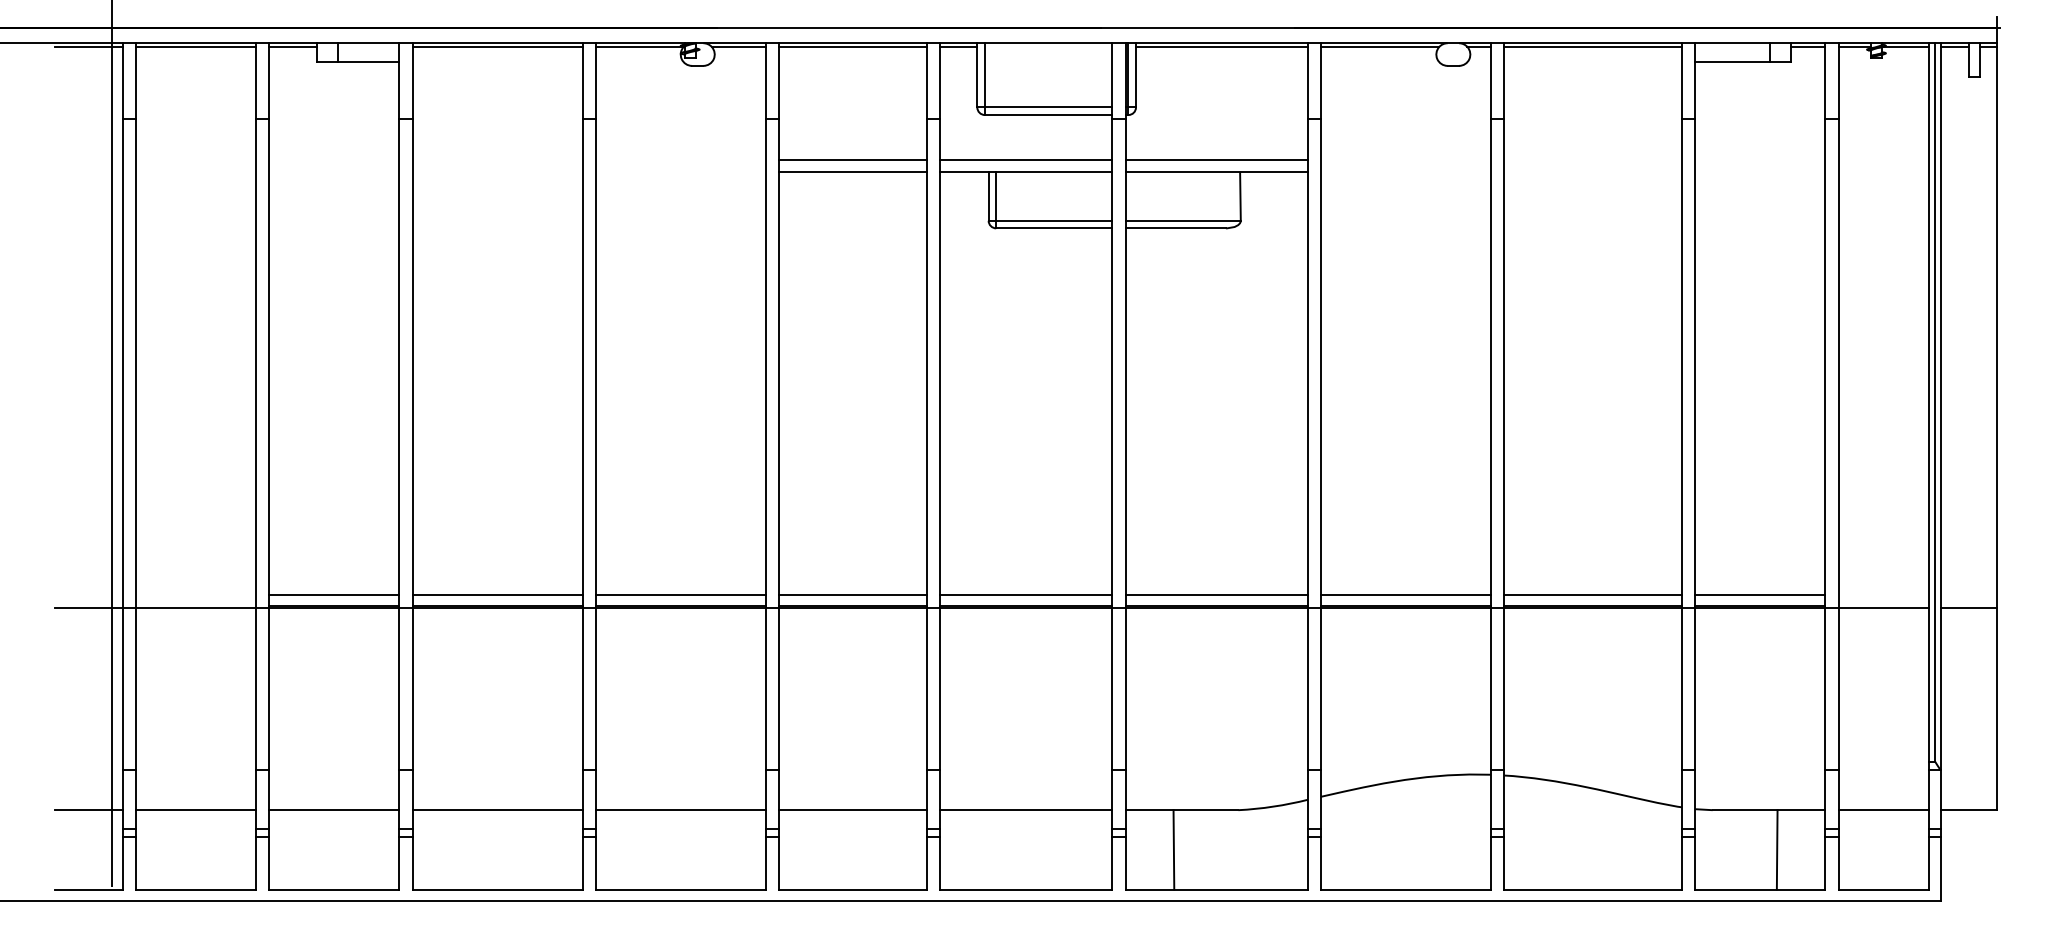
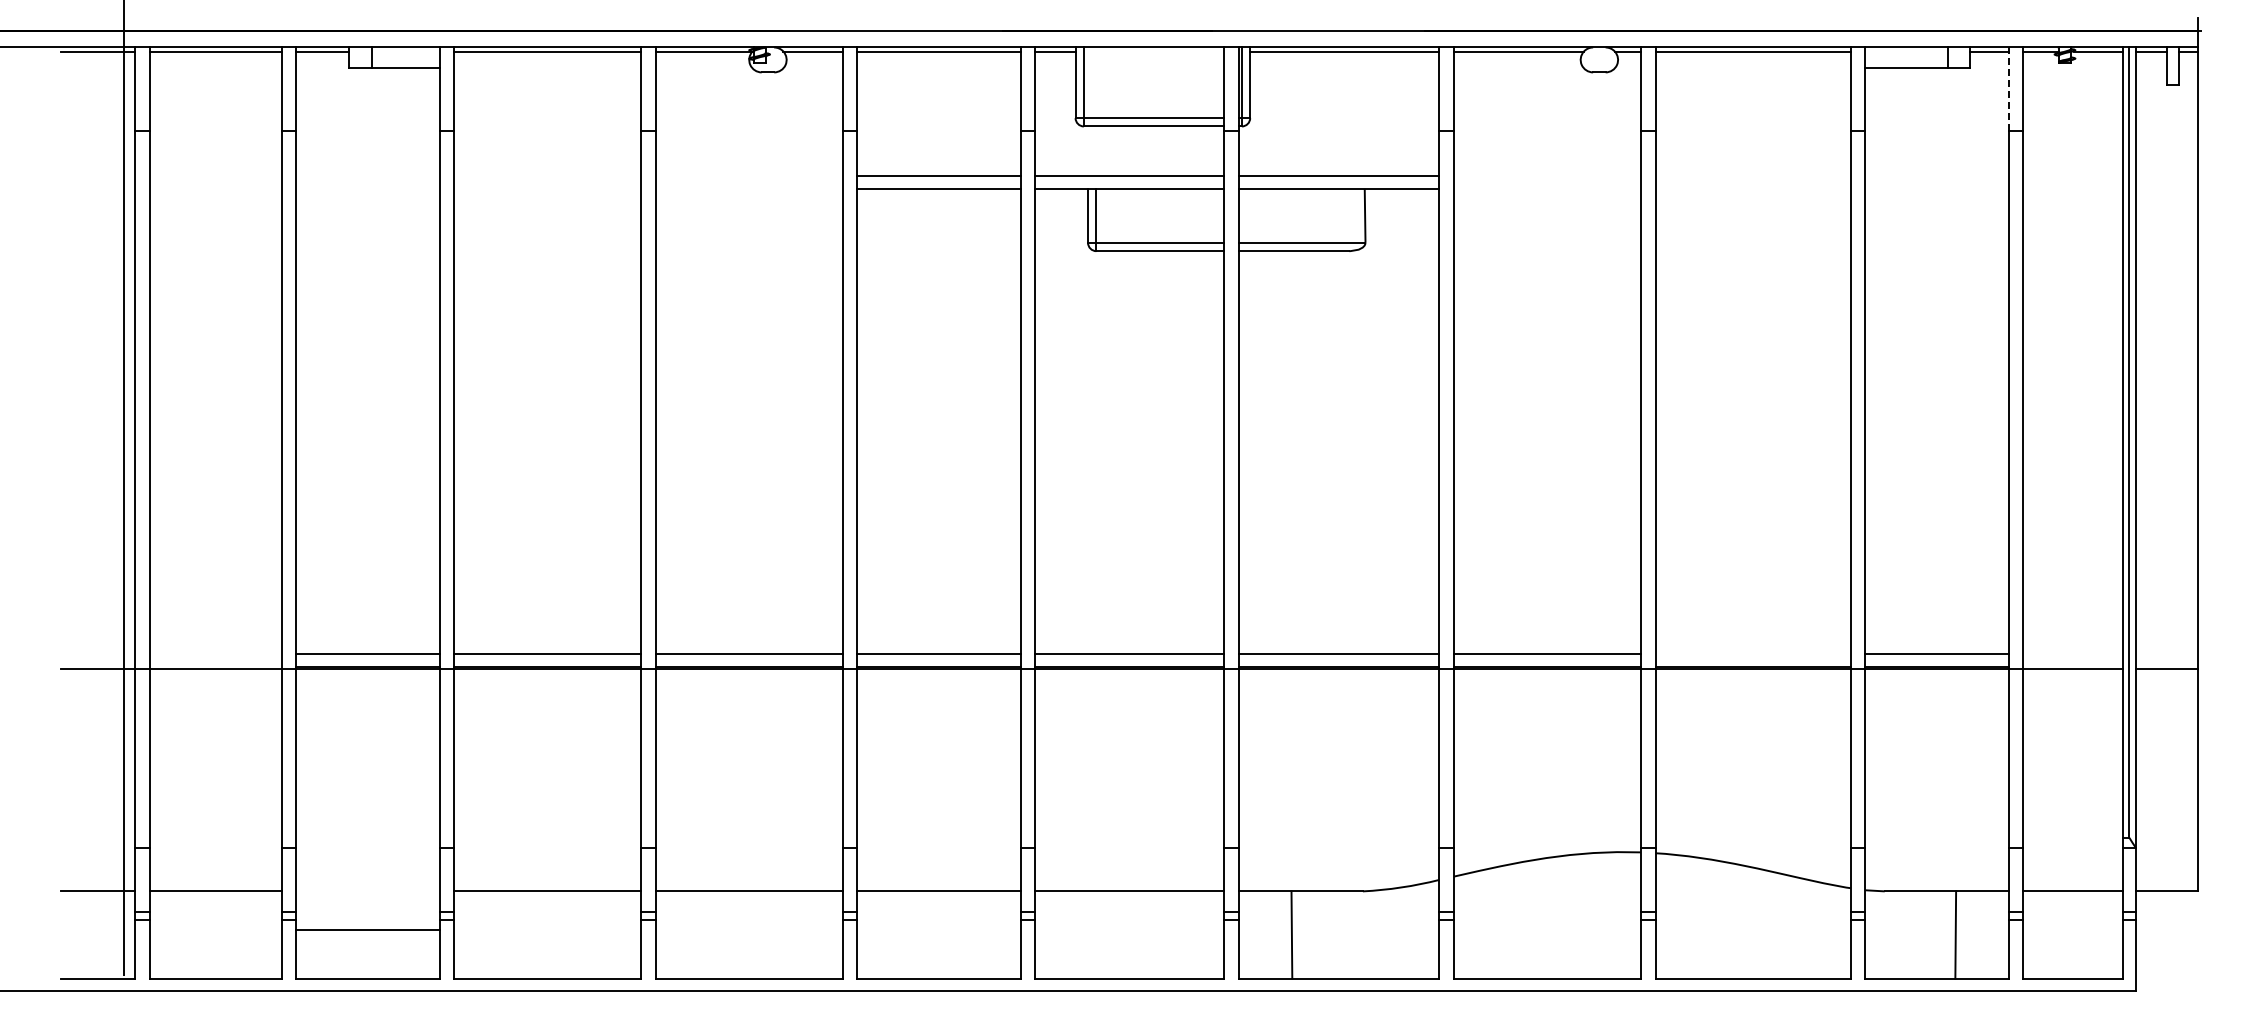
line: (1825, 81) -> (2008, 89), solid -> dashed
line: (1592, 594) -> (1752, 654), removed
line: (333, 810) -> (367, 930), moved

